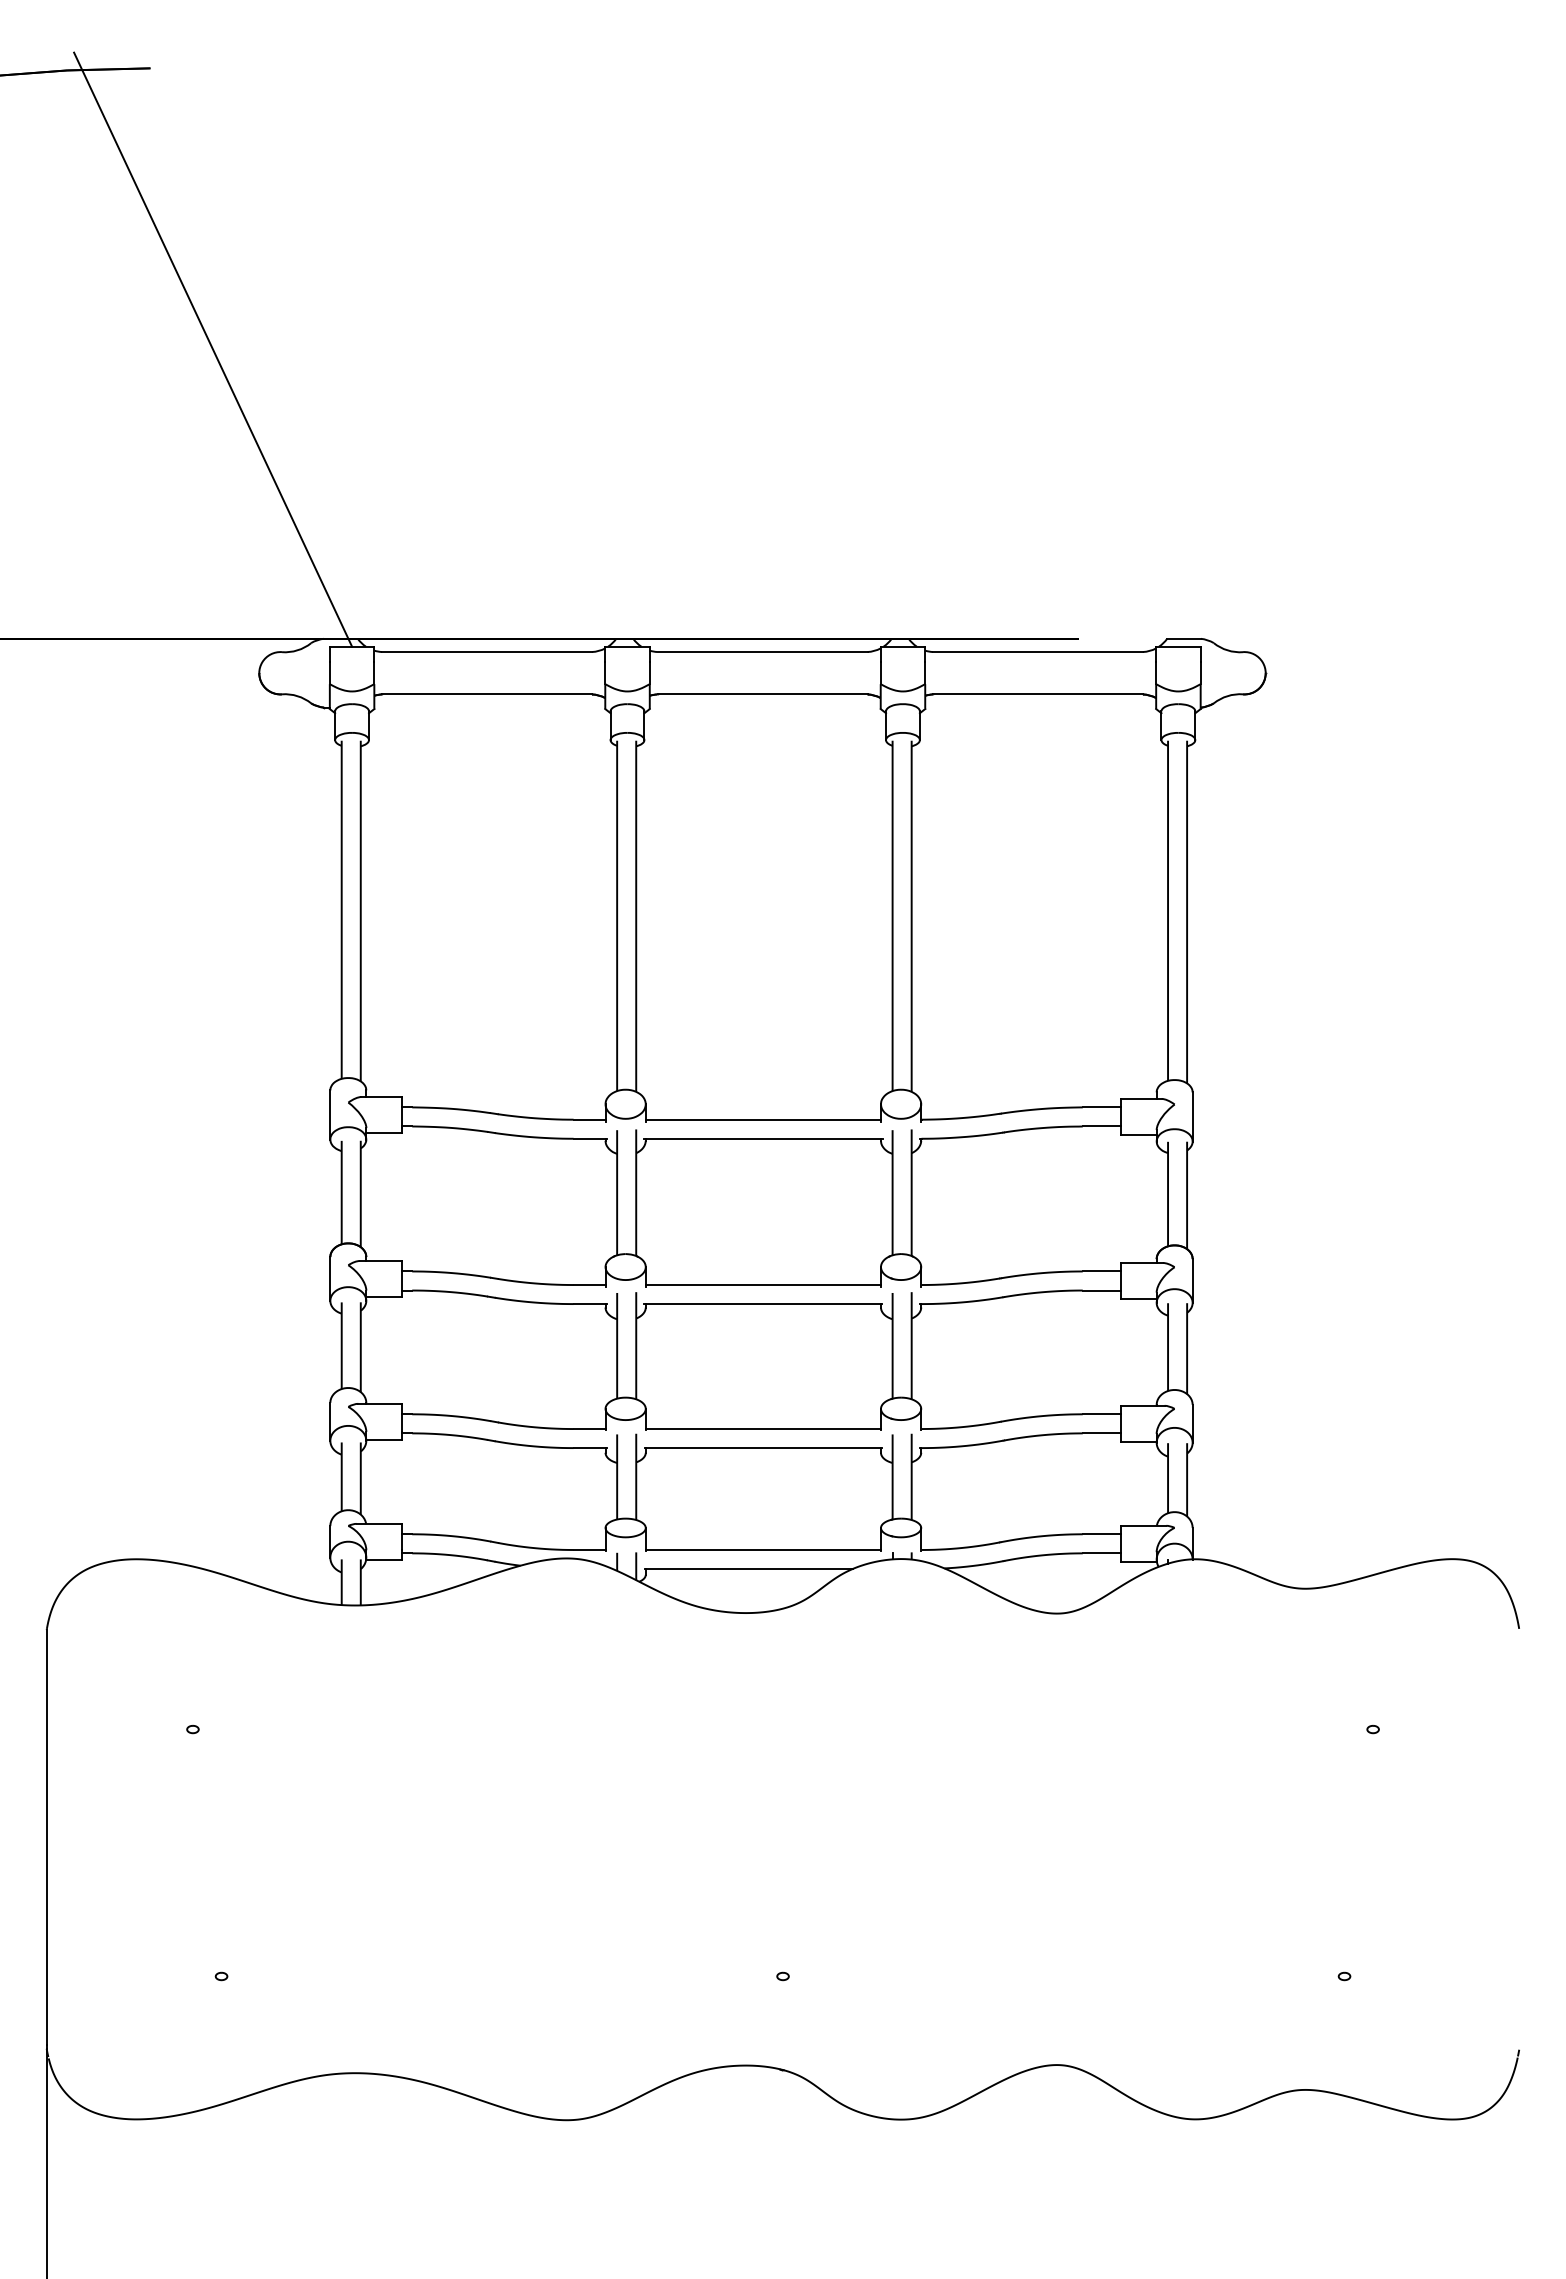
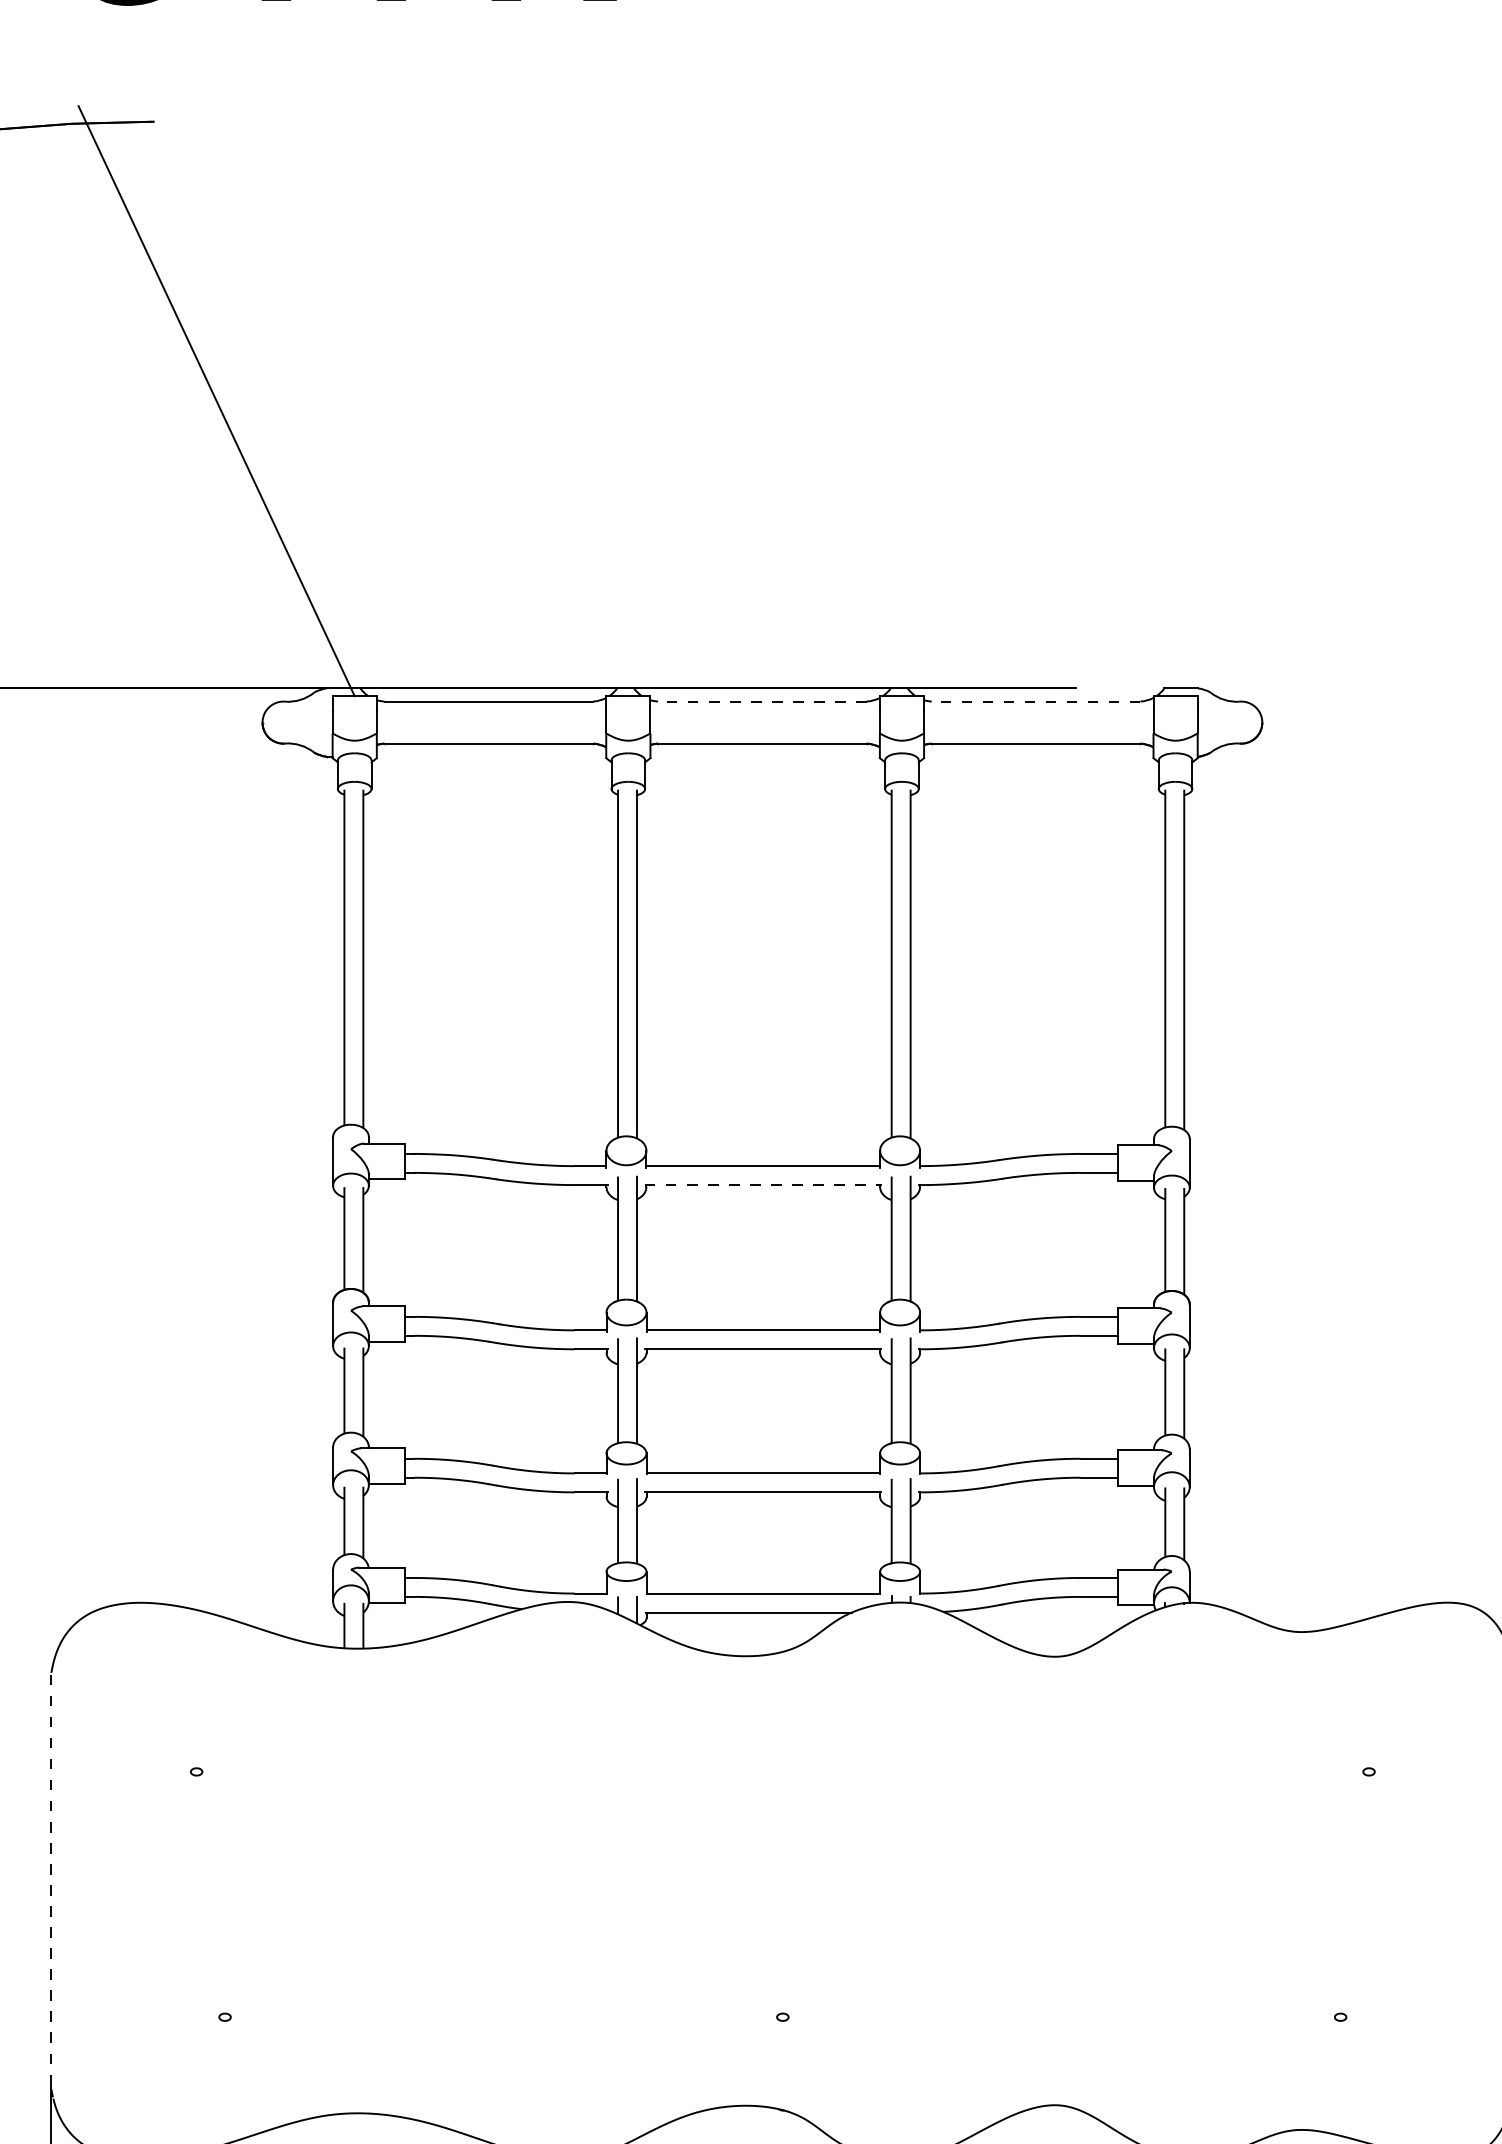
line: (762, 652) -> (762, 702), solid -> dashed
line: (1037, 652) -> (1035, 702), solid -> dashed
line: (763, 1138) -> (763, 1184), solid -> dashed
line: (46, 1836) -> (51, 1878), solid -> dashed

